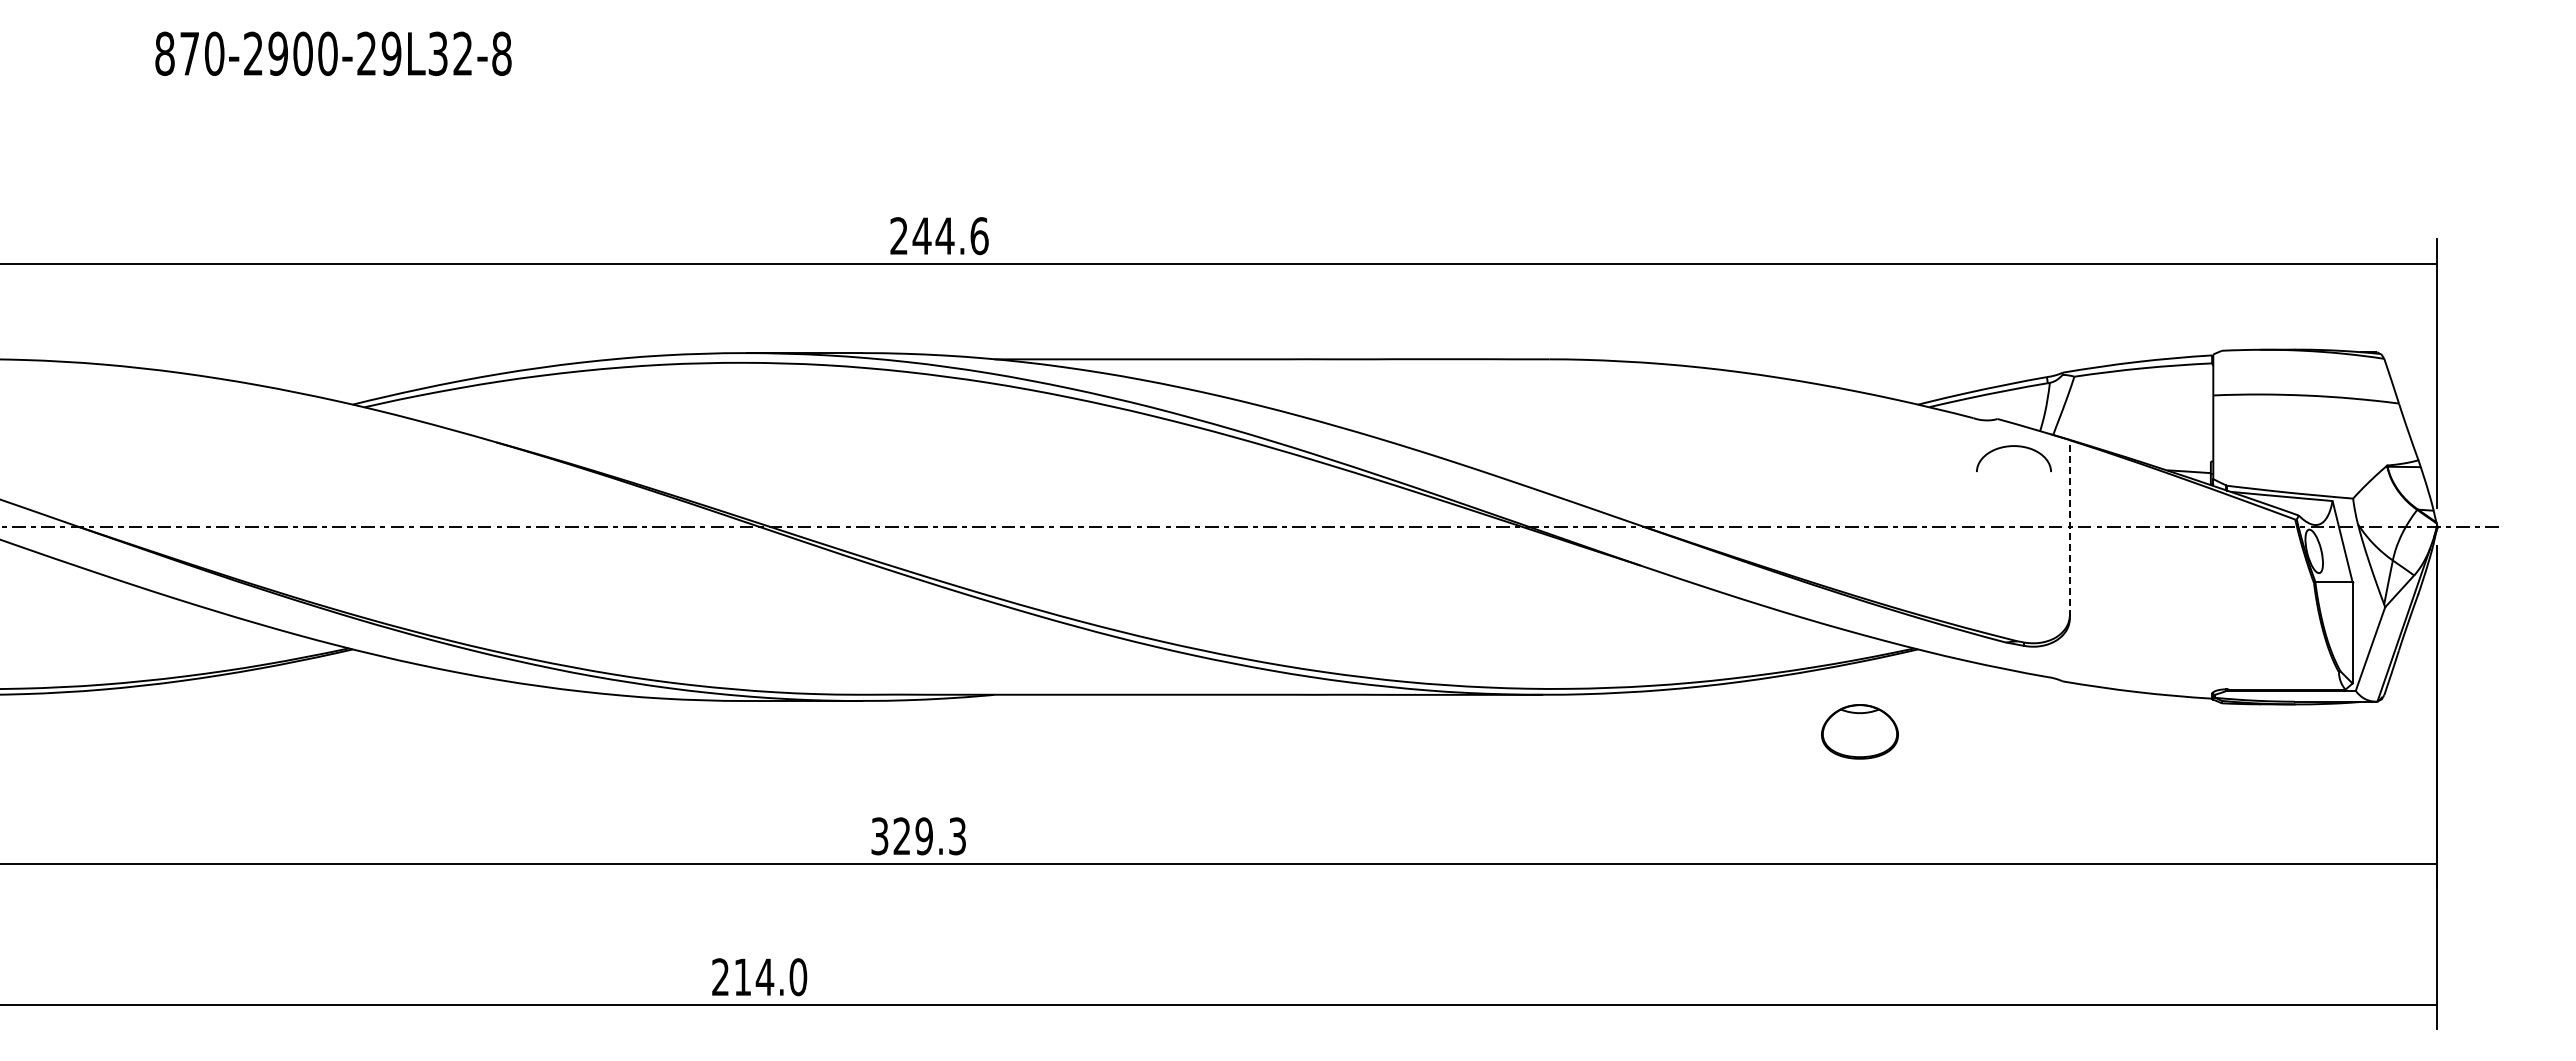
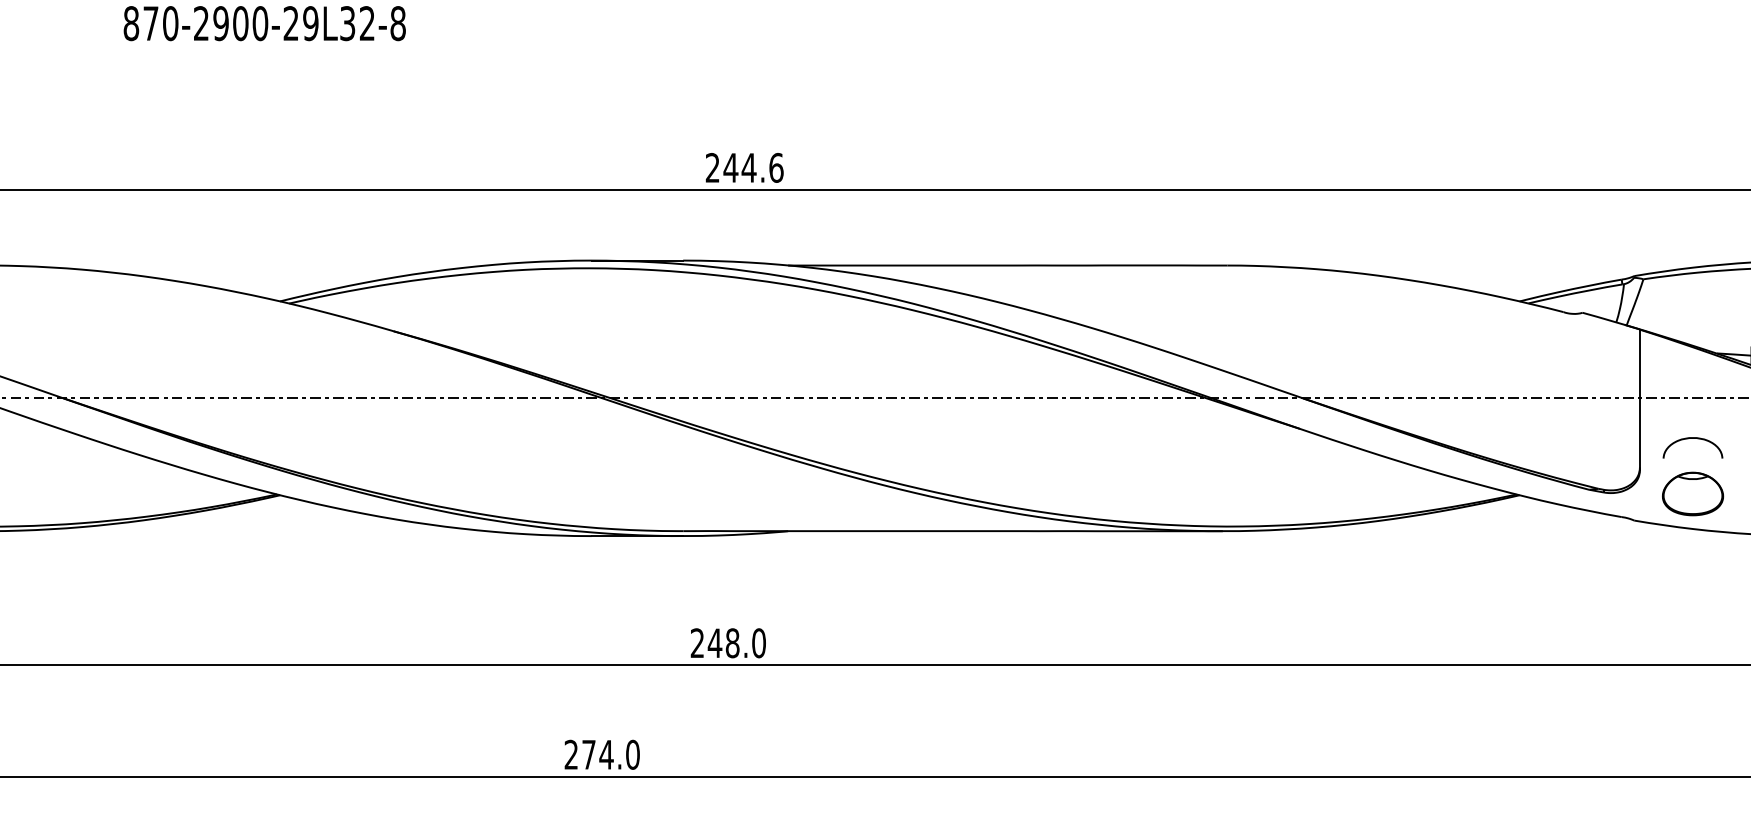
curve: (2010, 447) -> (1690, 439), moved
line: (2069, 528) -> (1639, 399), dashed -> solid
part: (1859, 731) -> (1692, 493), moved
text: (918, 836) -> (728, 643), 329.3 -> 248.0
text: (742, 976) -> (588, 754), 214.0 -> 274.0

